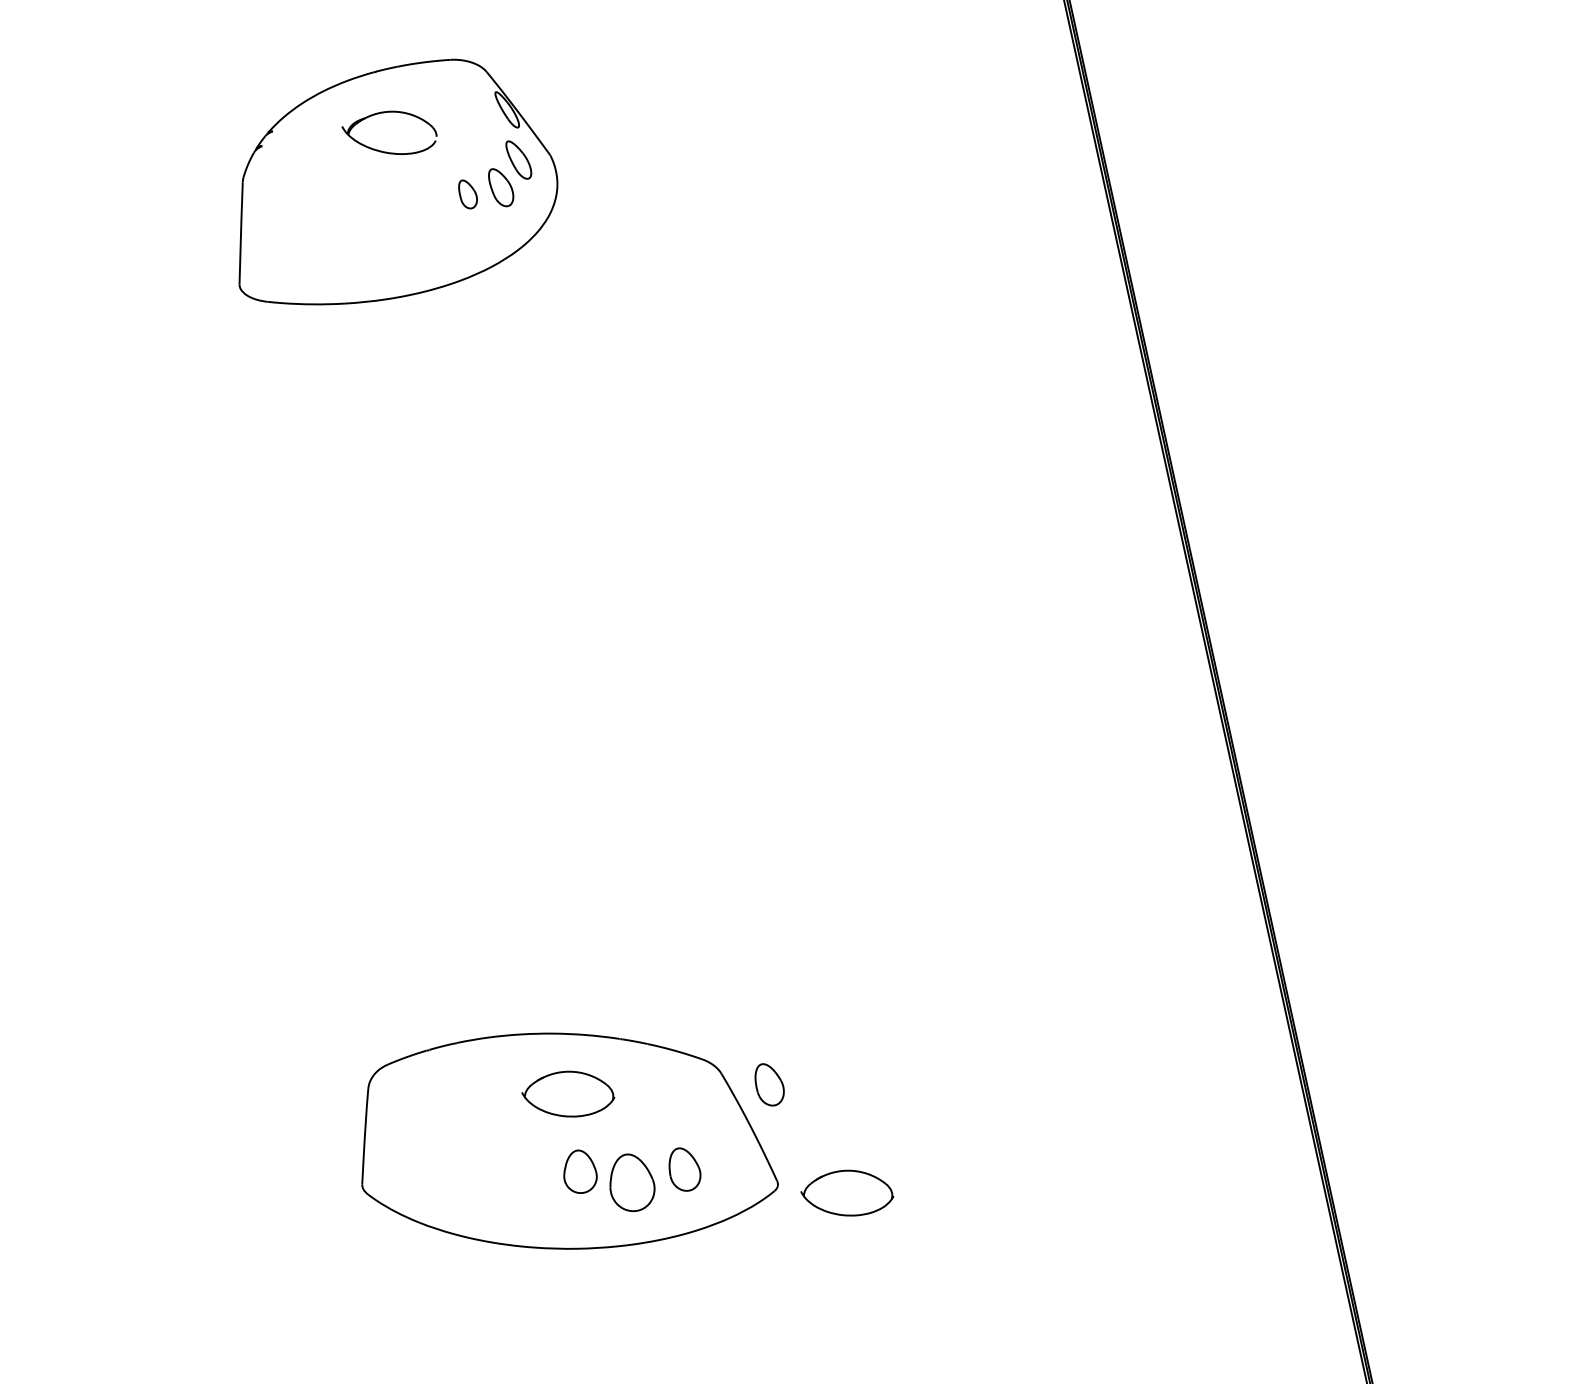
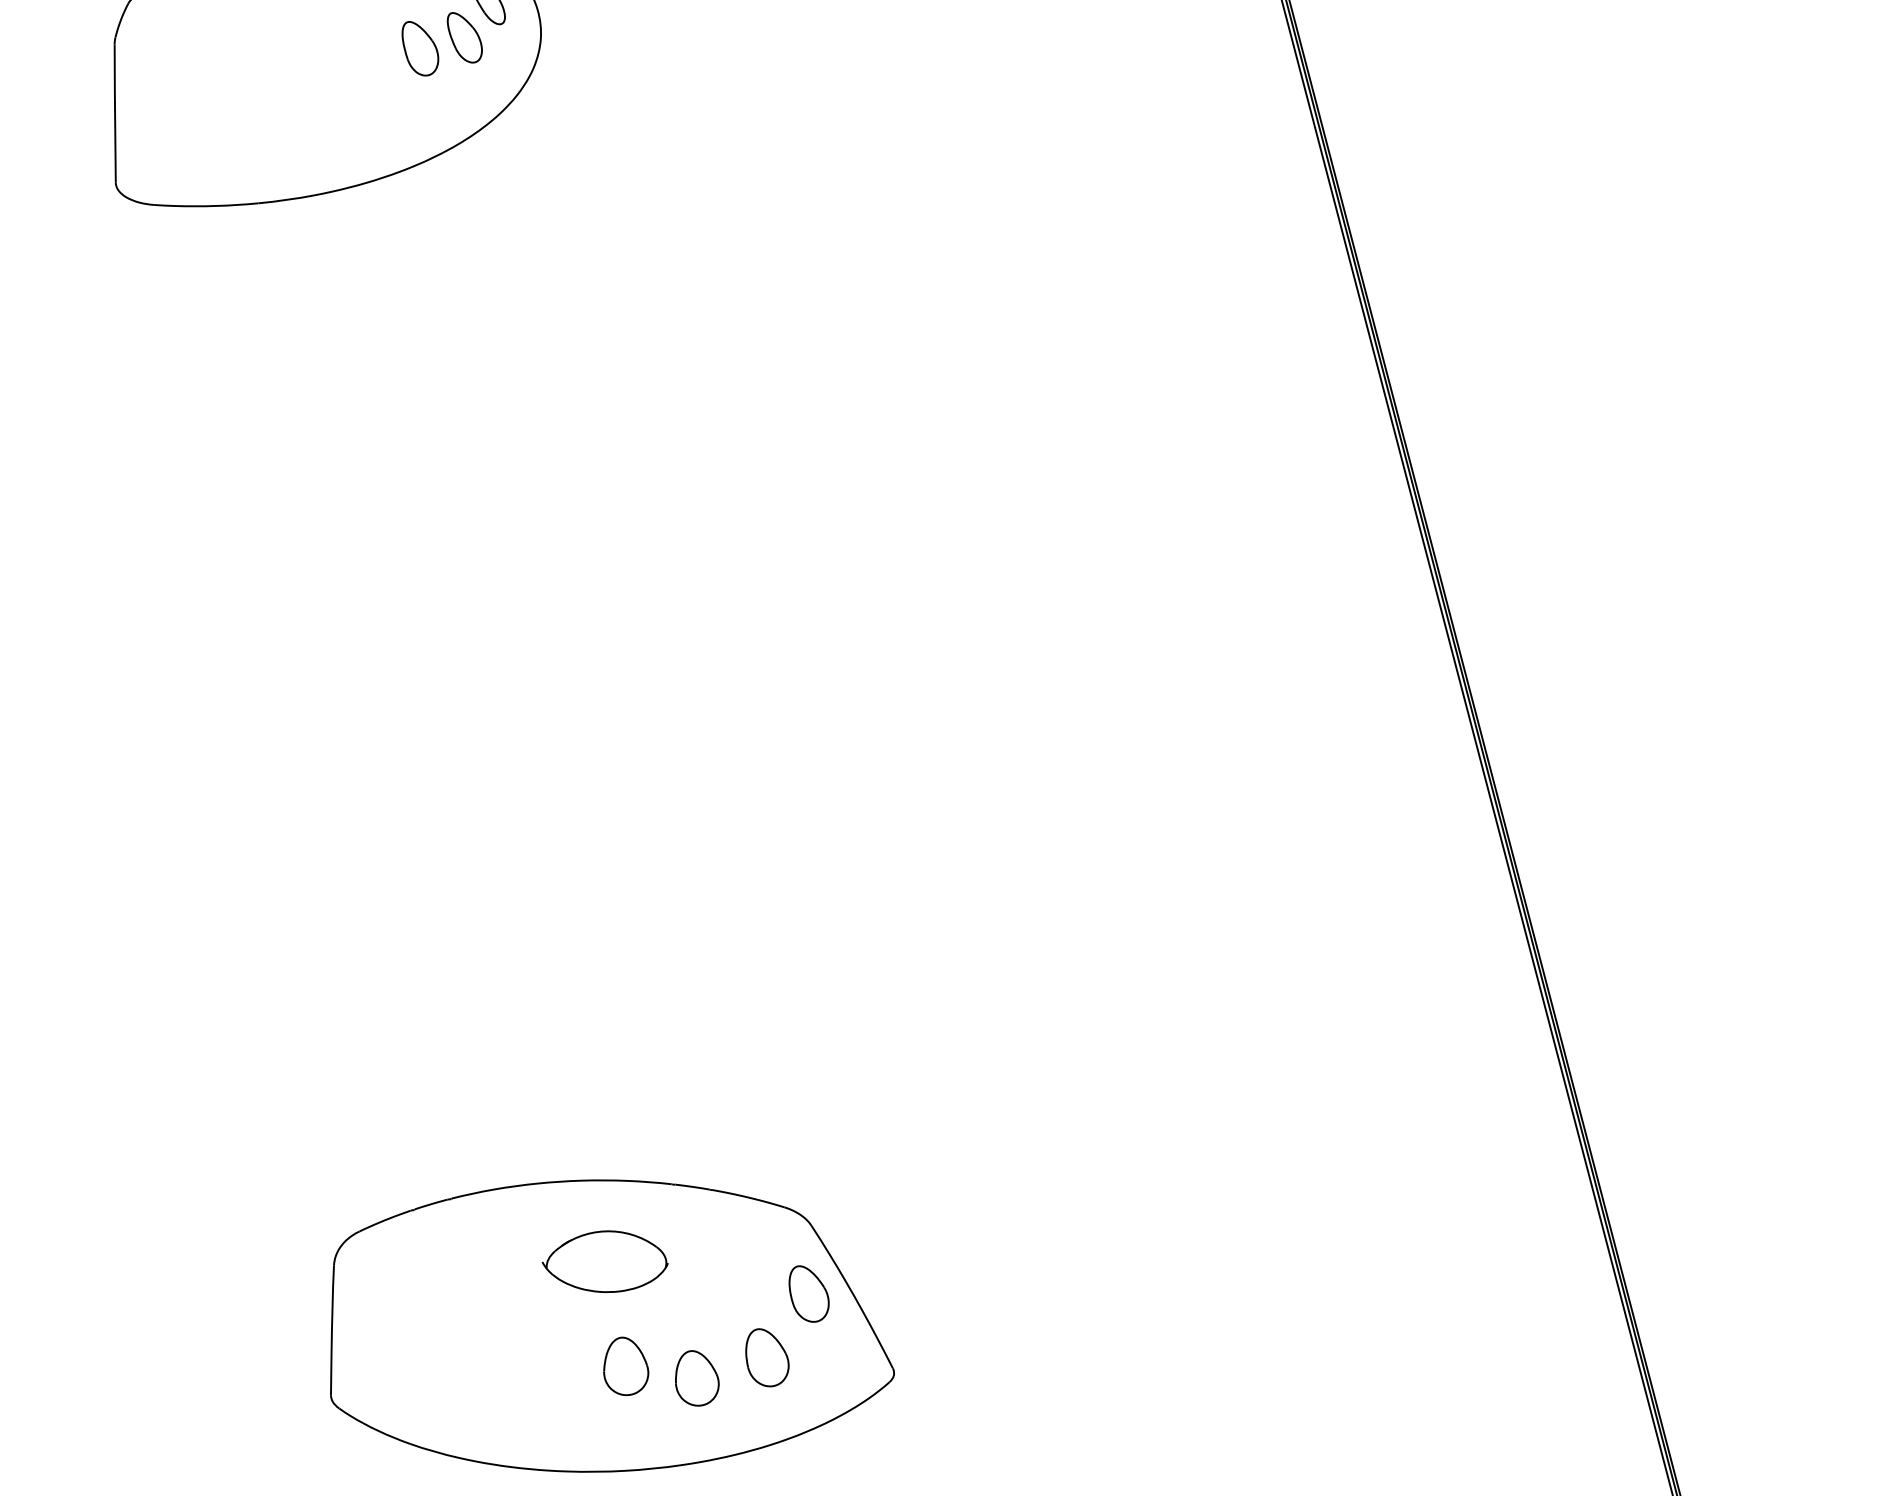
part: (467, 194) -> (419, 48), size x1.43
part: (769, 1084) -> (808, 1293), moved
part: (632, 1182) -> (696, 1378), size x0.71
part: (847, 1192) -> (988, 1379), removed

